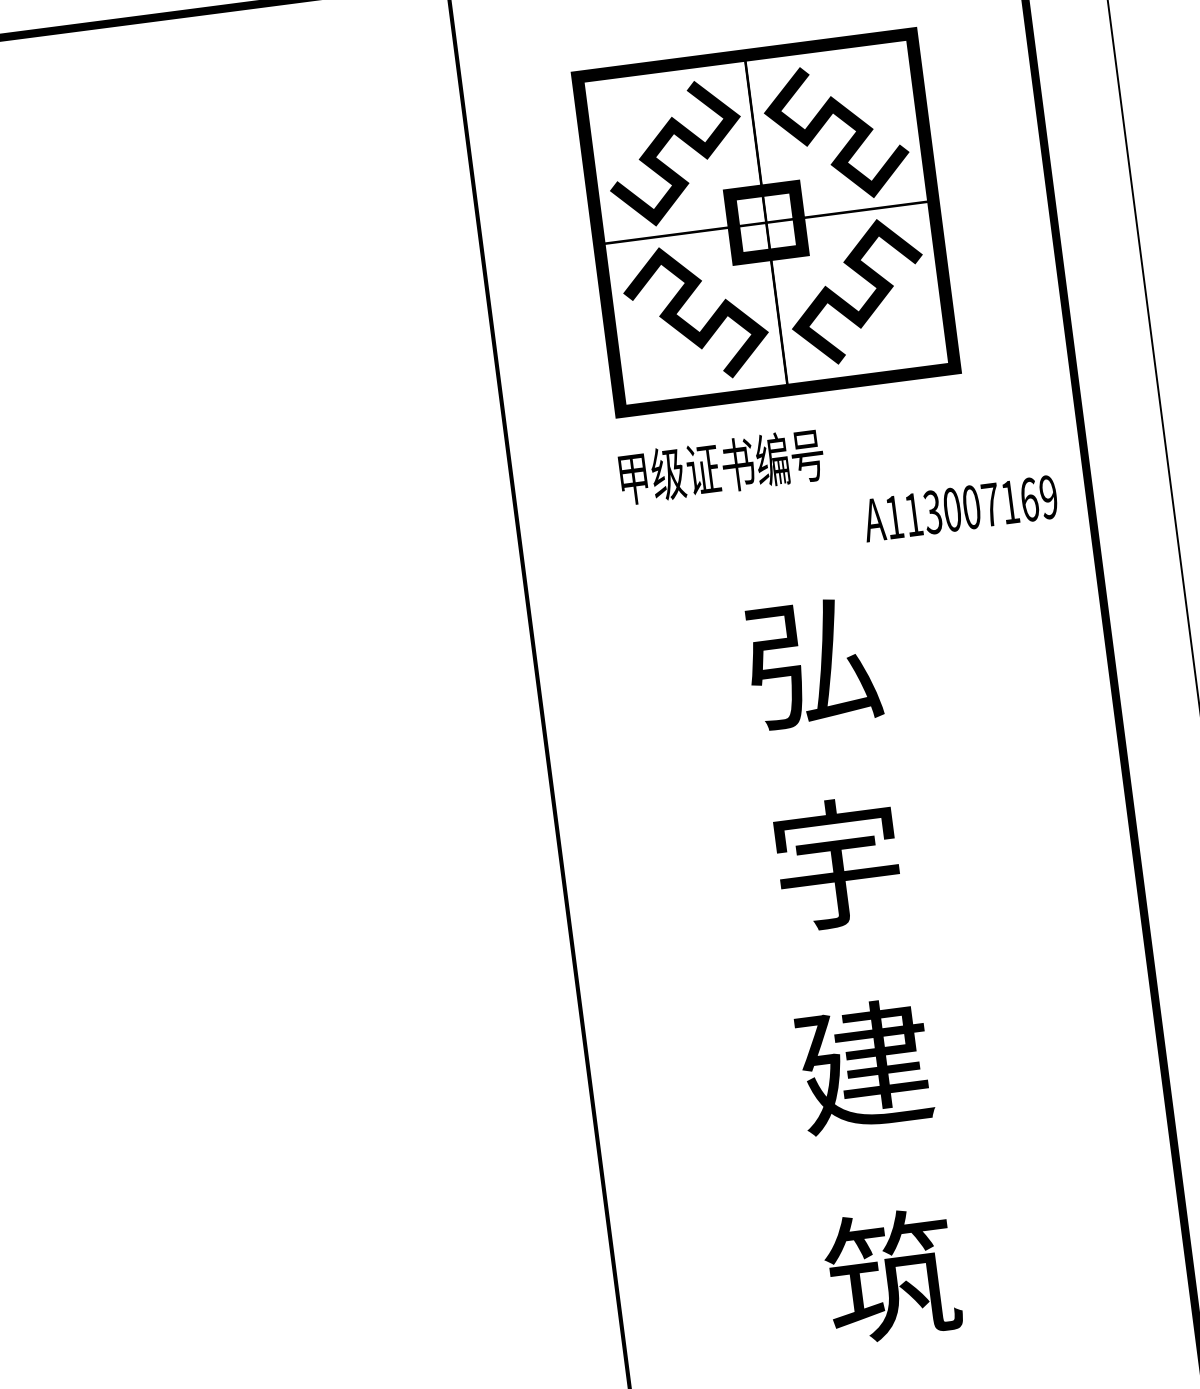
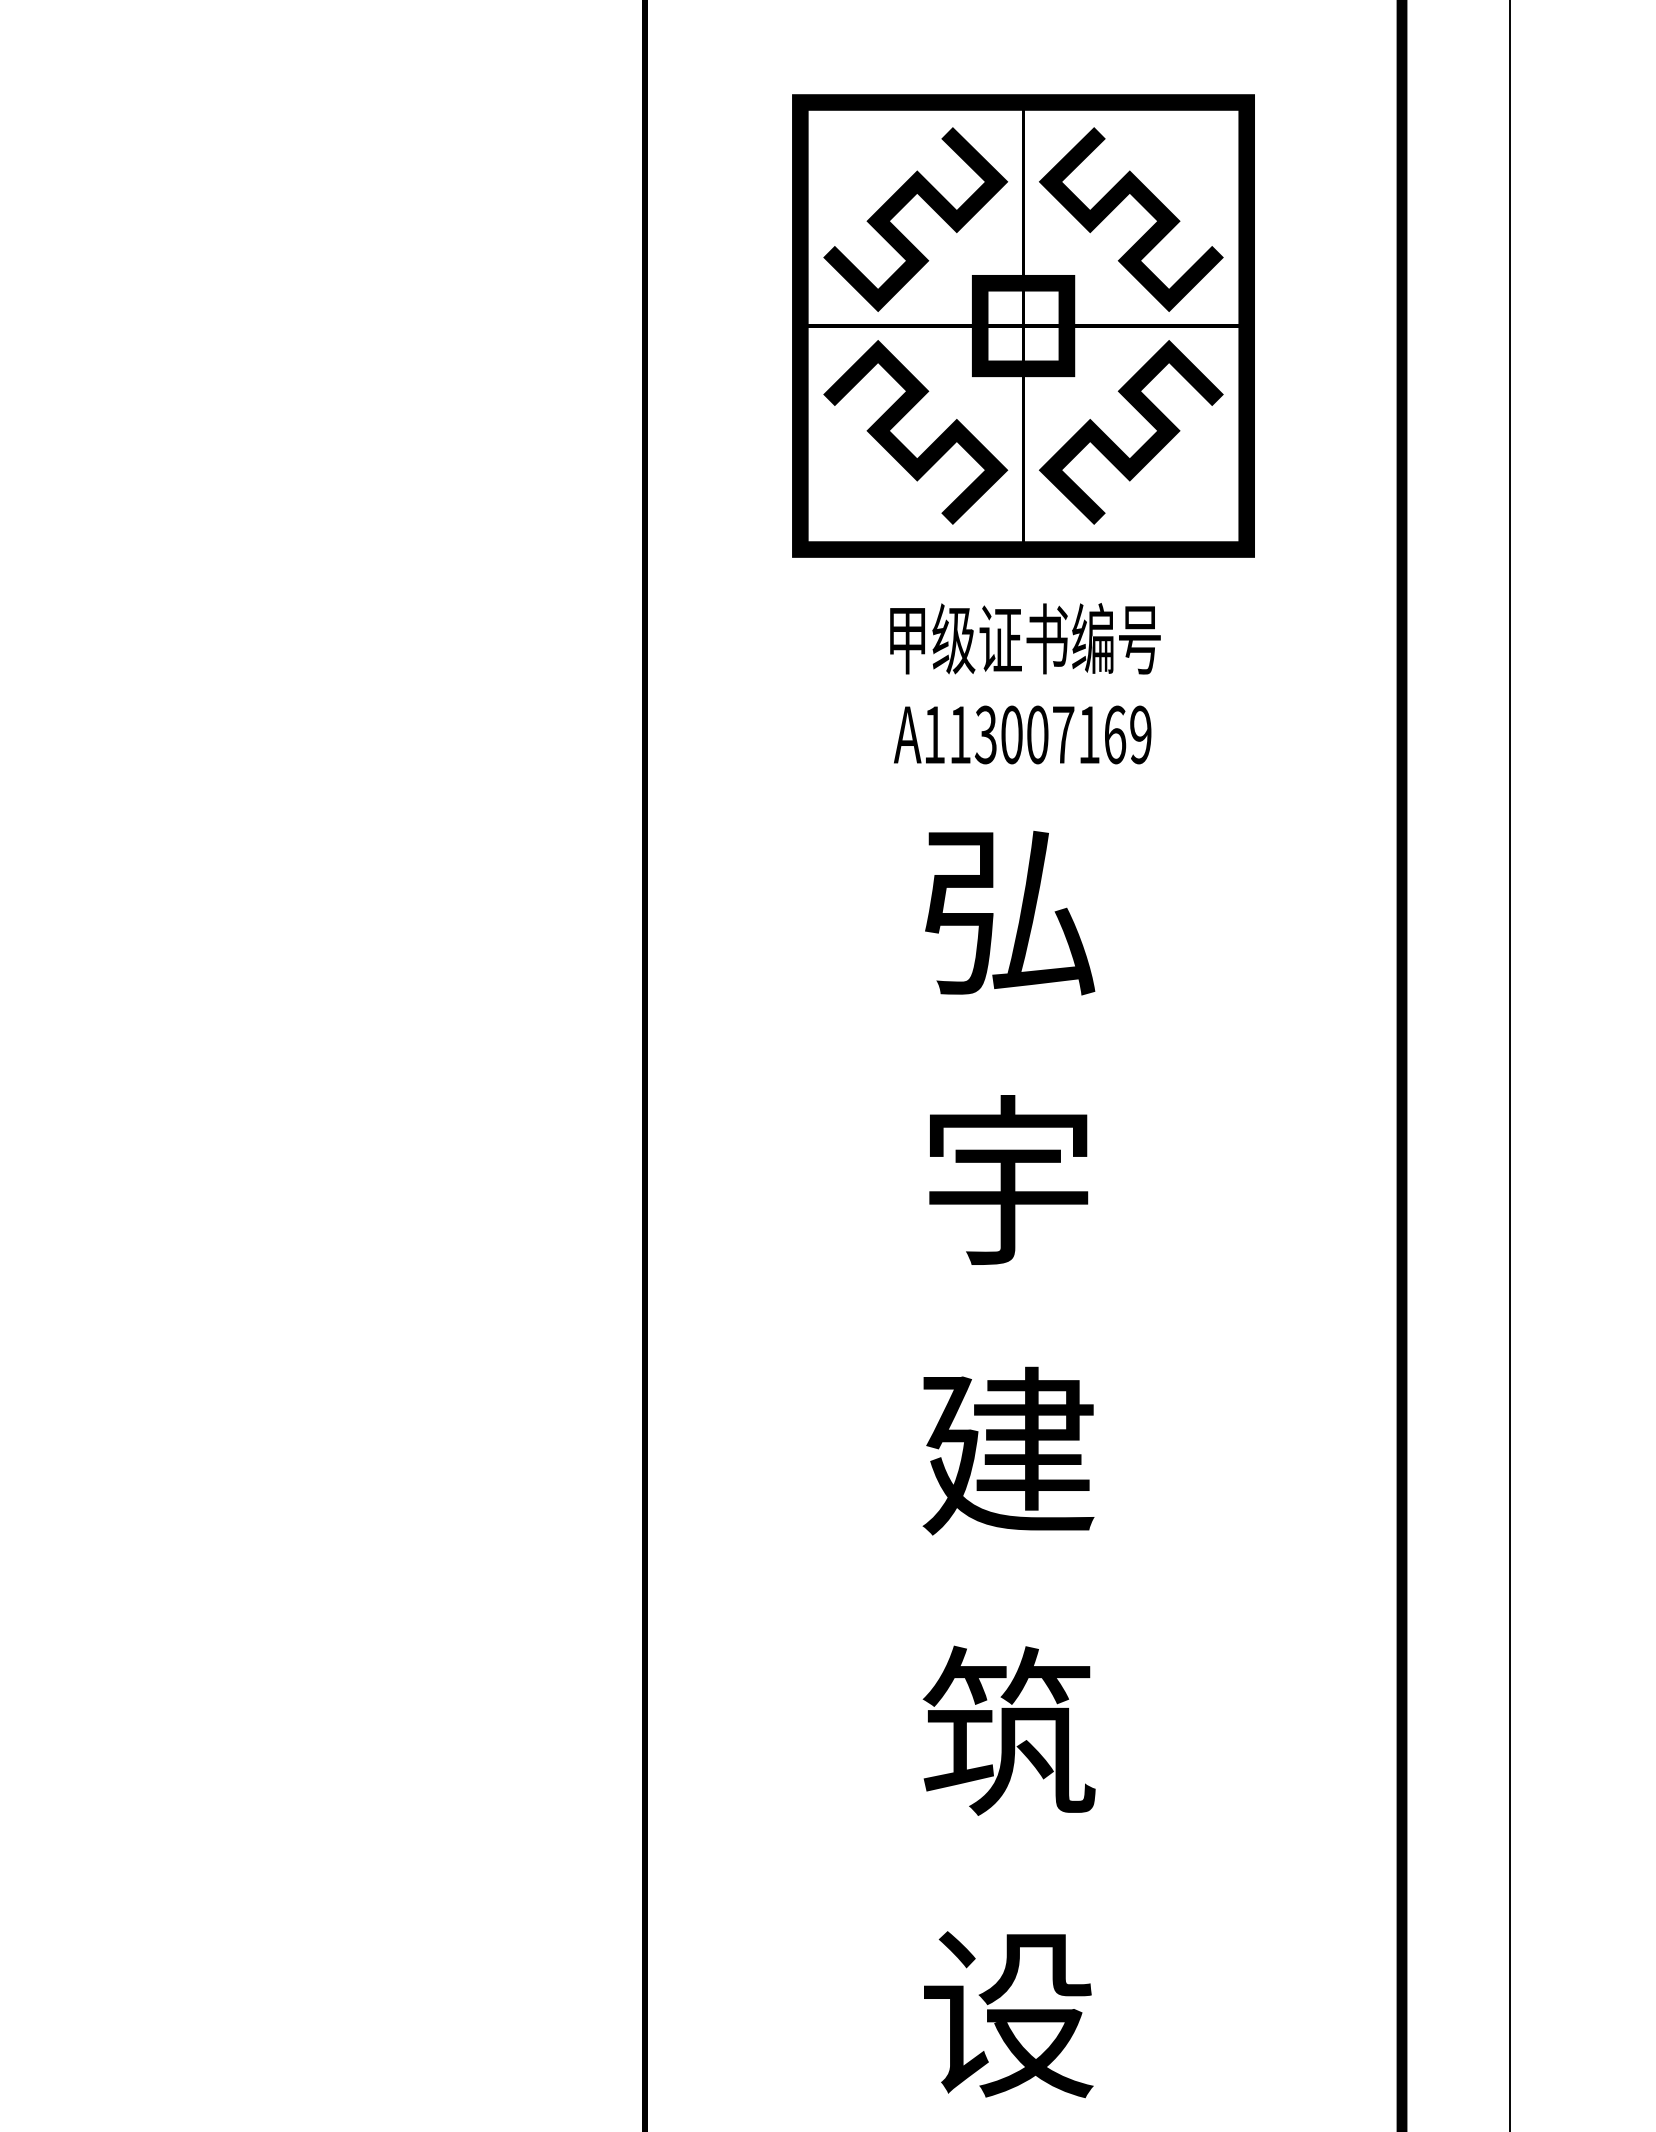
text: (721, 466) -> (1025, 638), moved
text: (960, 508) -> (1022, 734), moved

